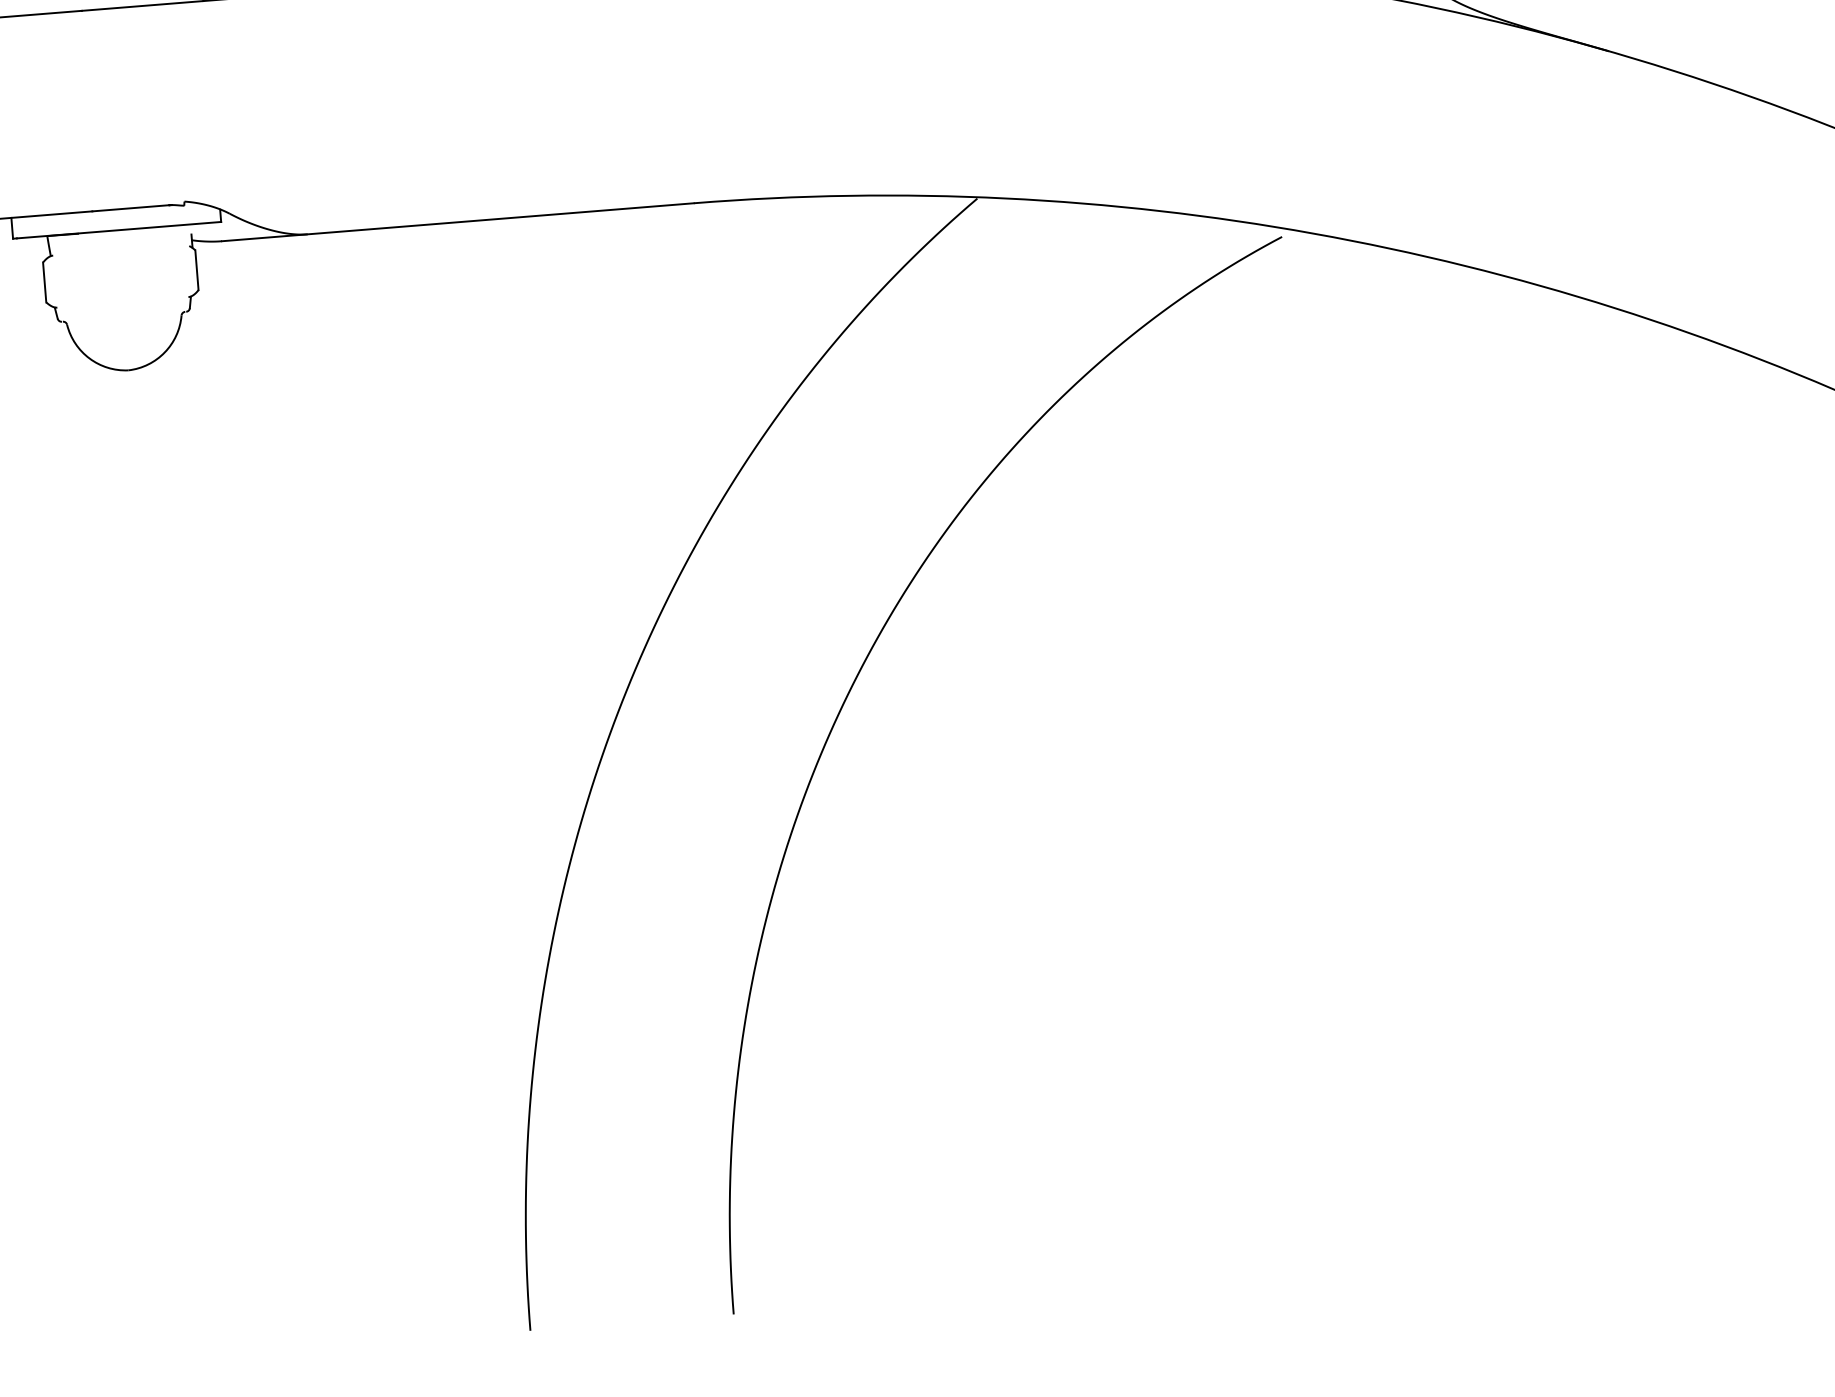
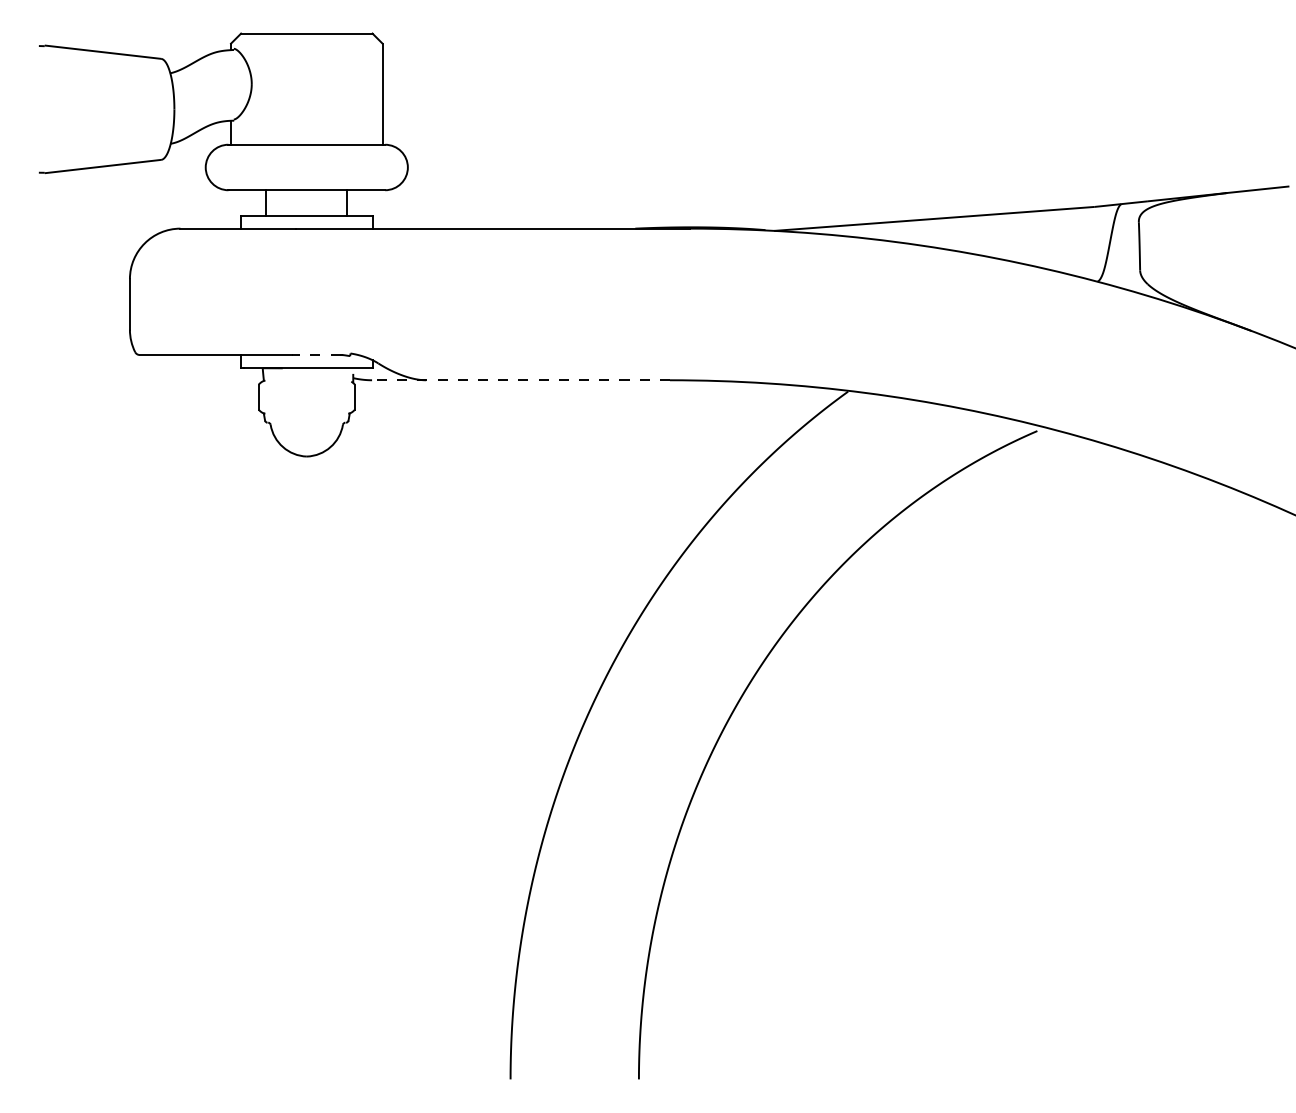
line: (129, 209) -> (315, 355), solid -> dashed
line: (458, 222) -> (521, 380), solid -> dashed

